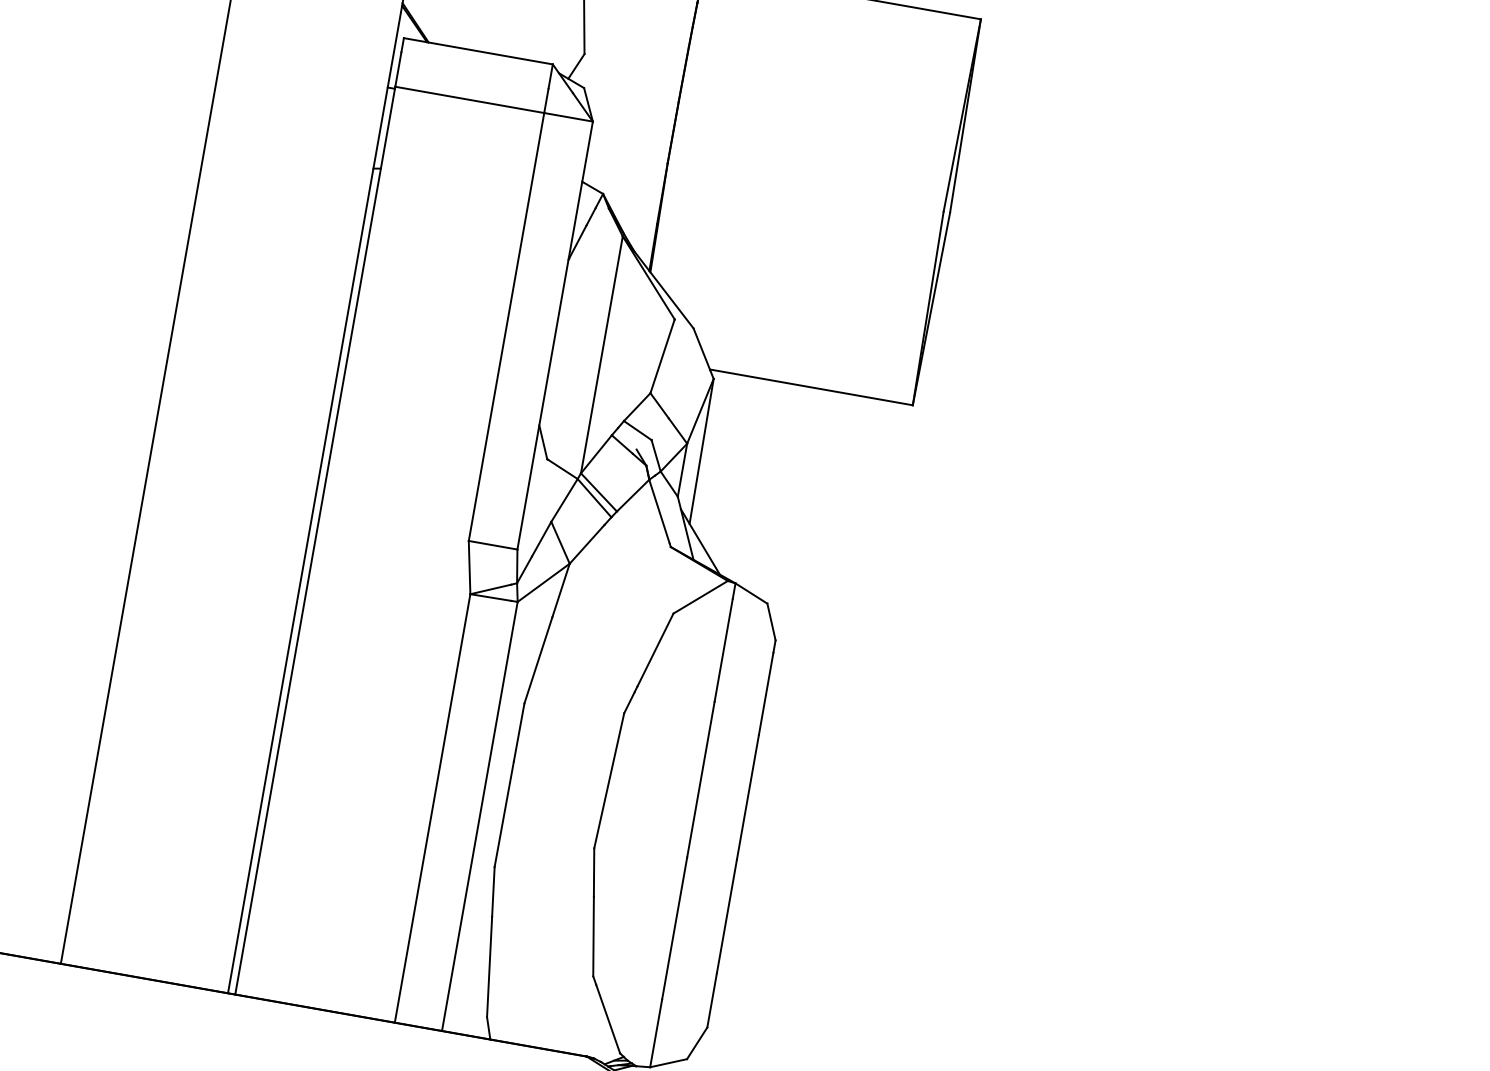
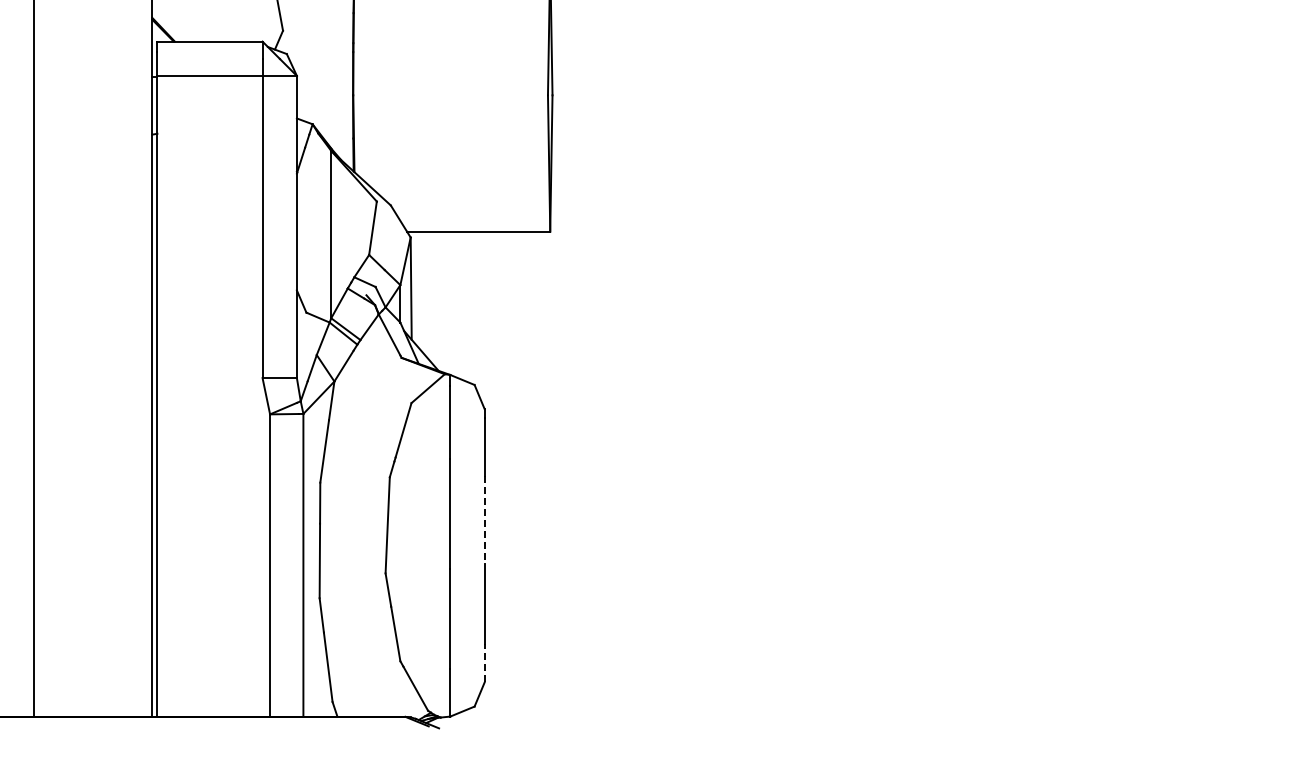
line: (747, 798) -> (484, 520), solid -> dashed
line: (712, 999) -> (484, 662), solid -> dashed

